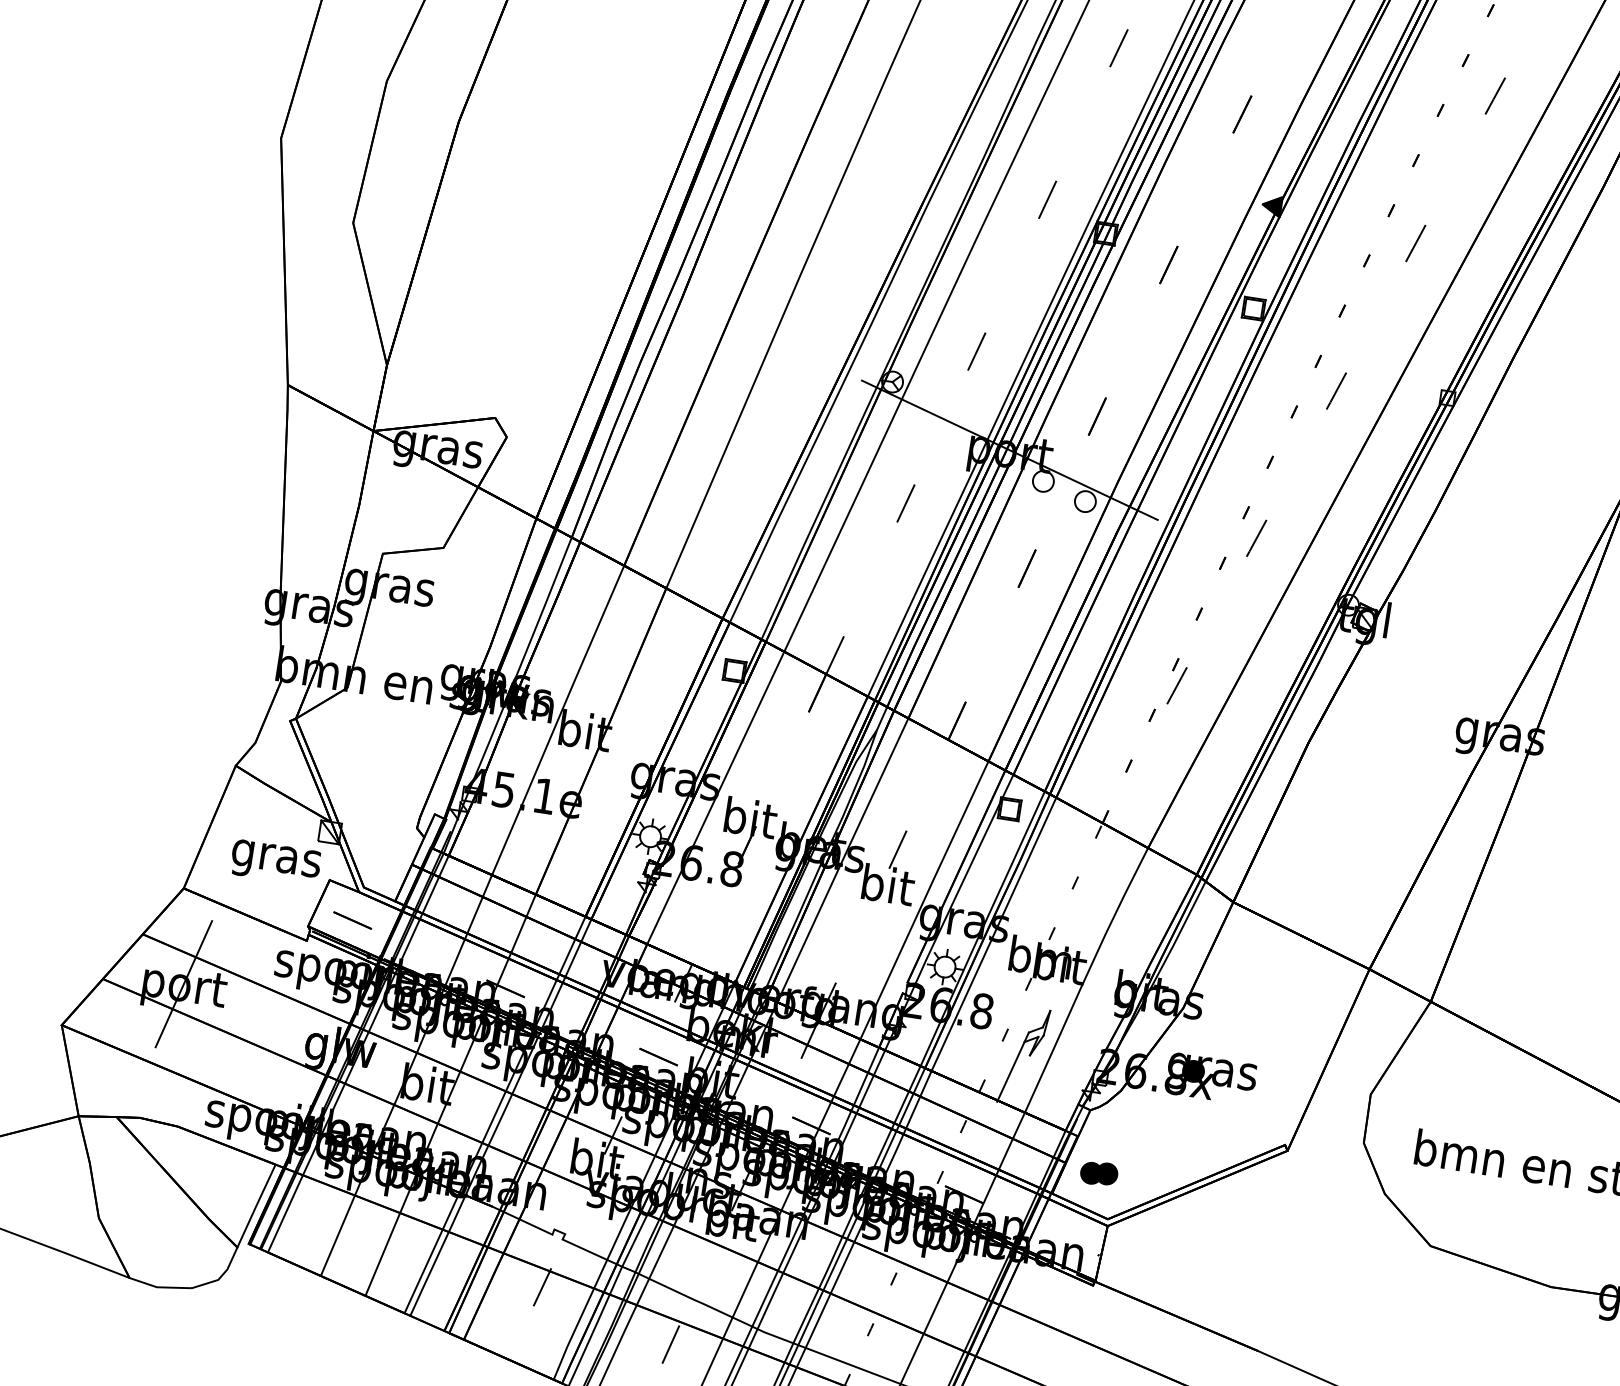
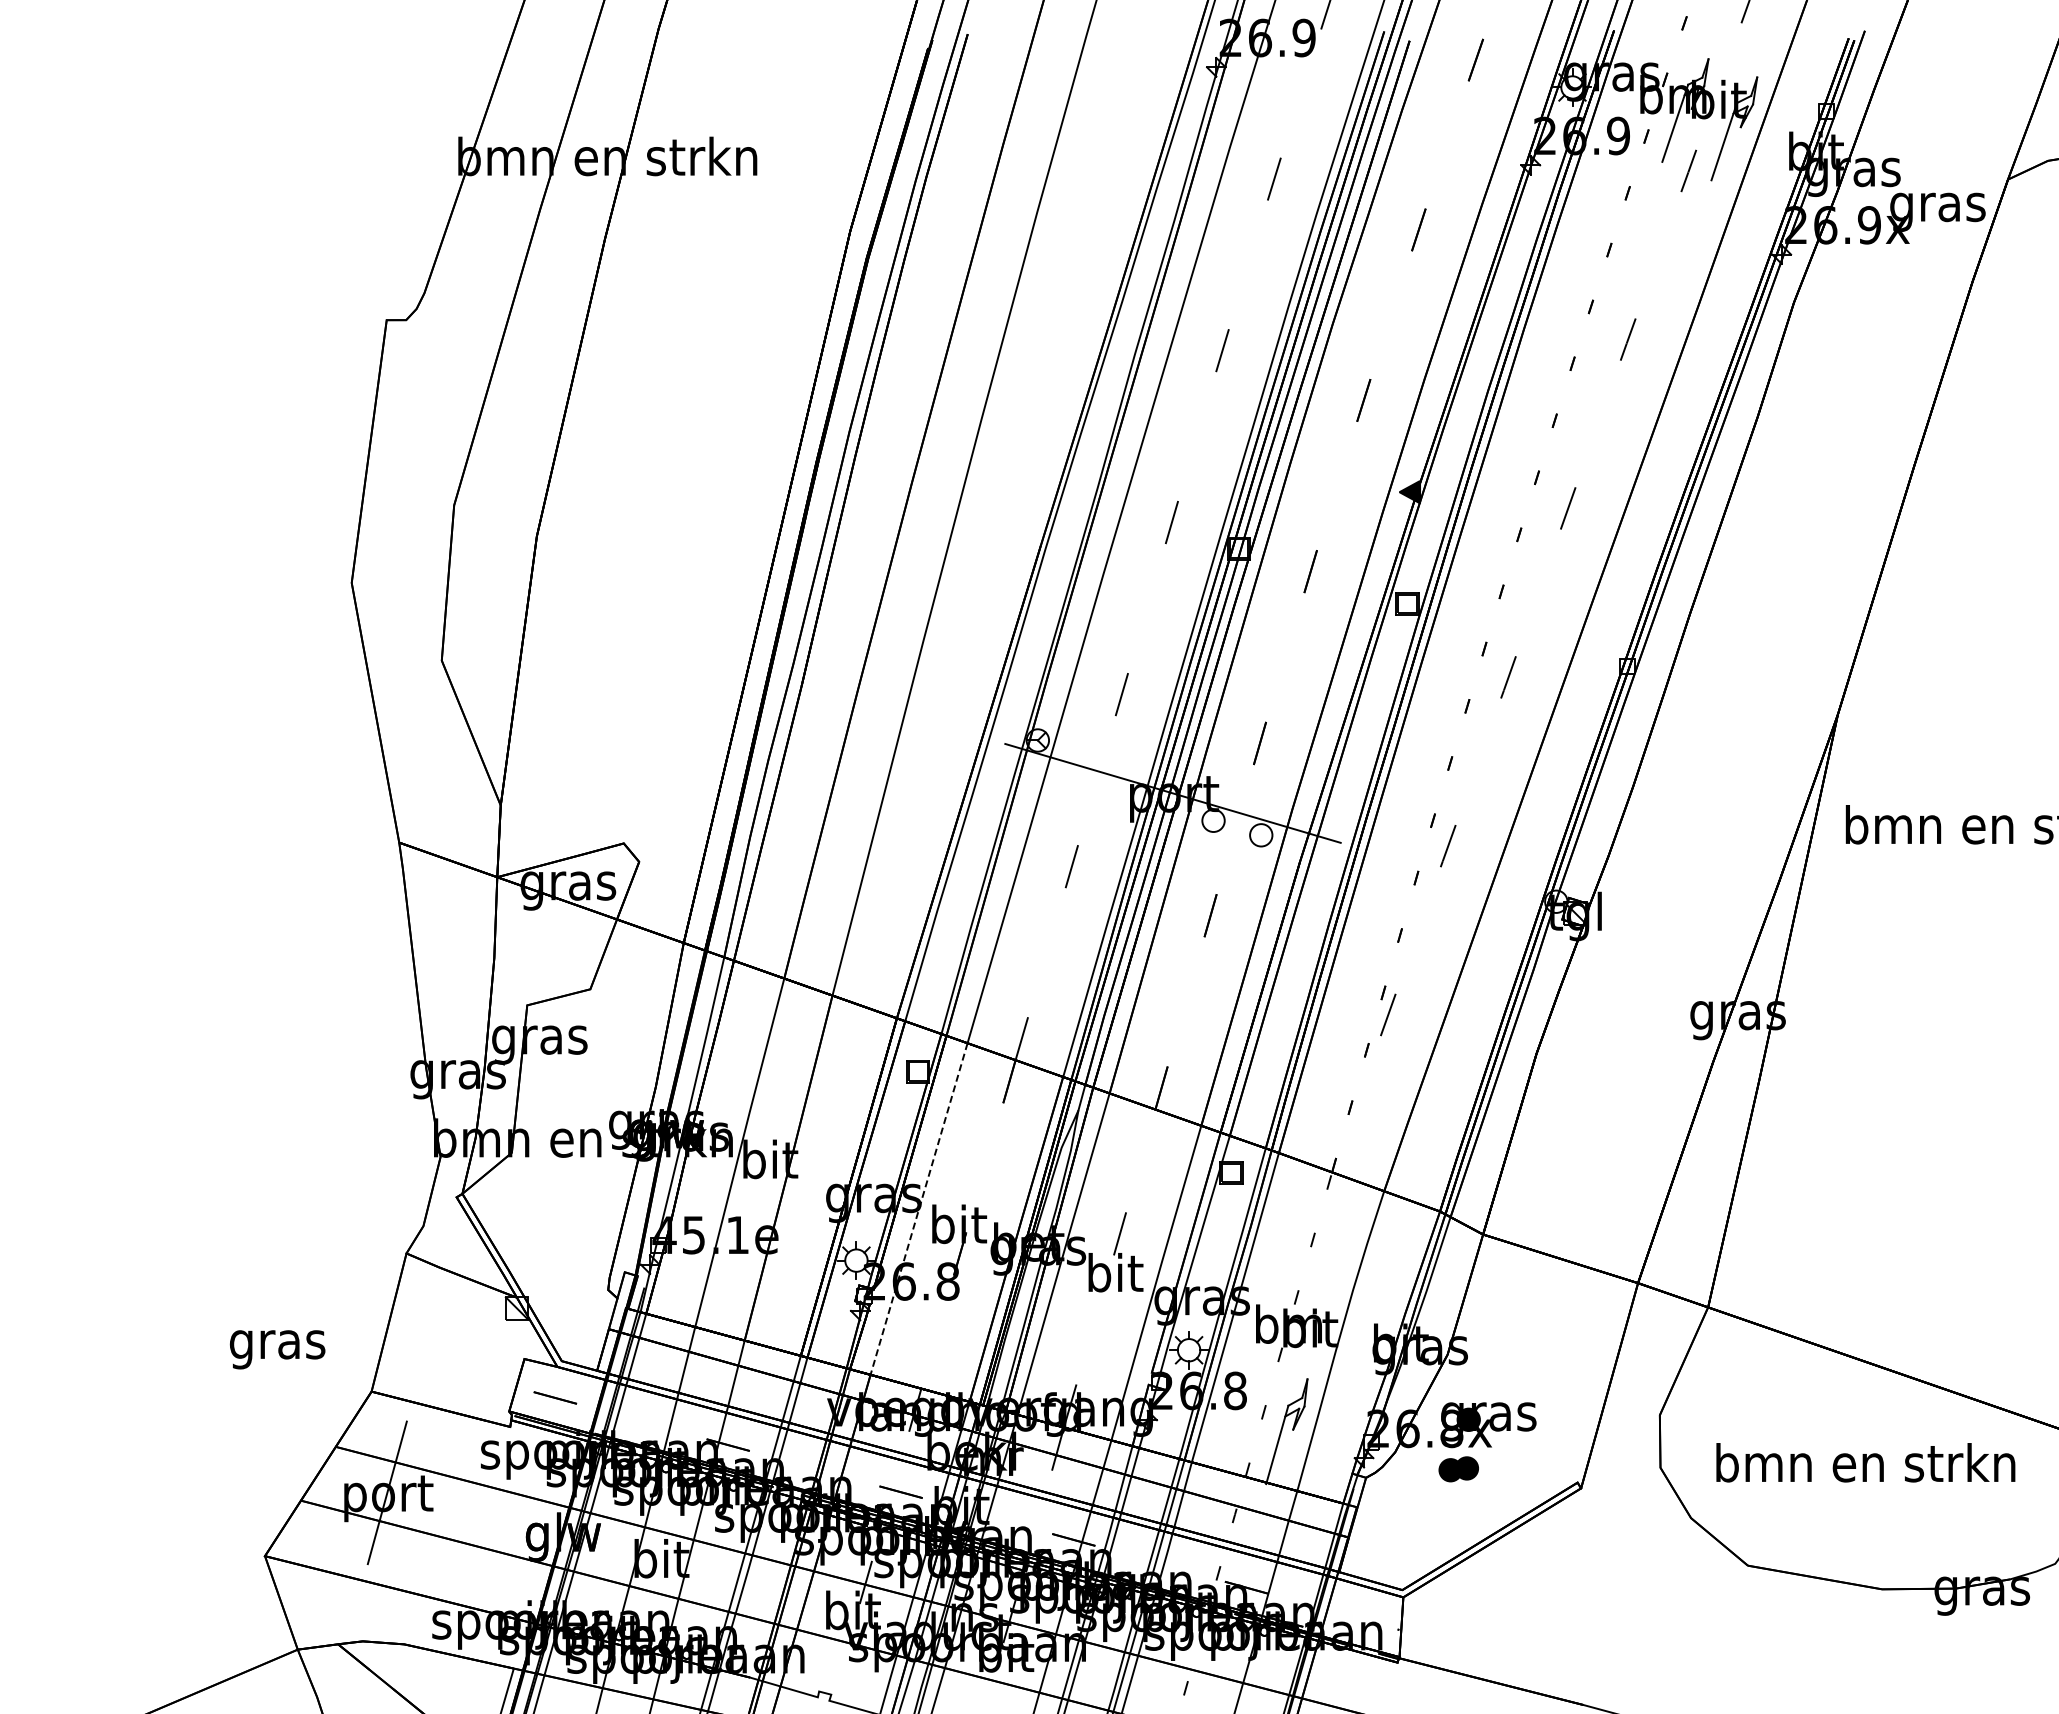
line: (716, 798) -> (919, 1209), solid -> dashed
text: (275, 862) -> (277, 1349), moved
part: (1098, 1173) -> (1458, 1469), moved

